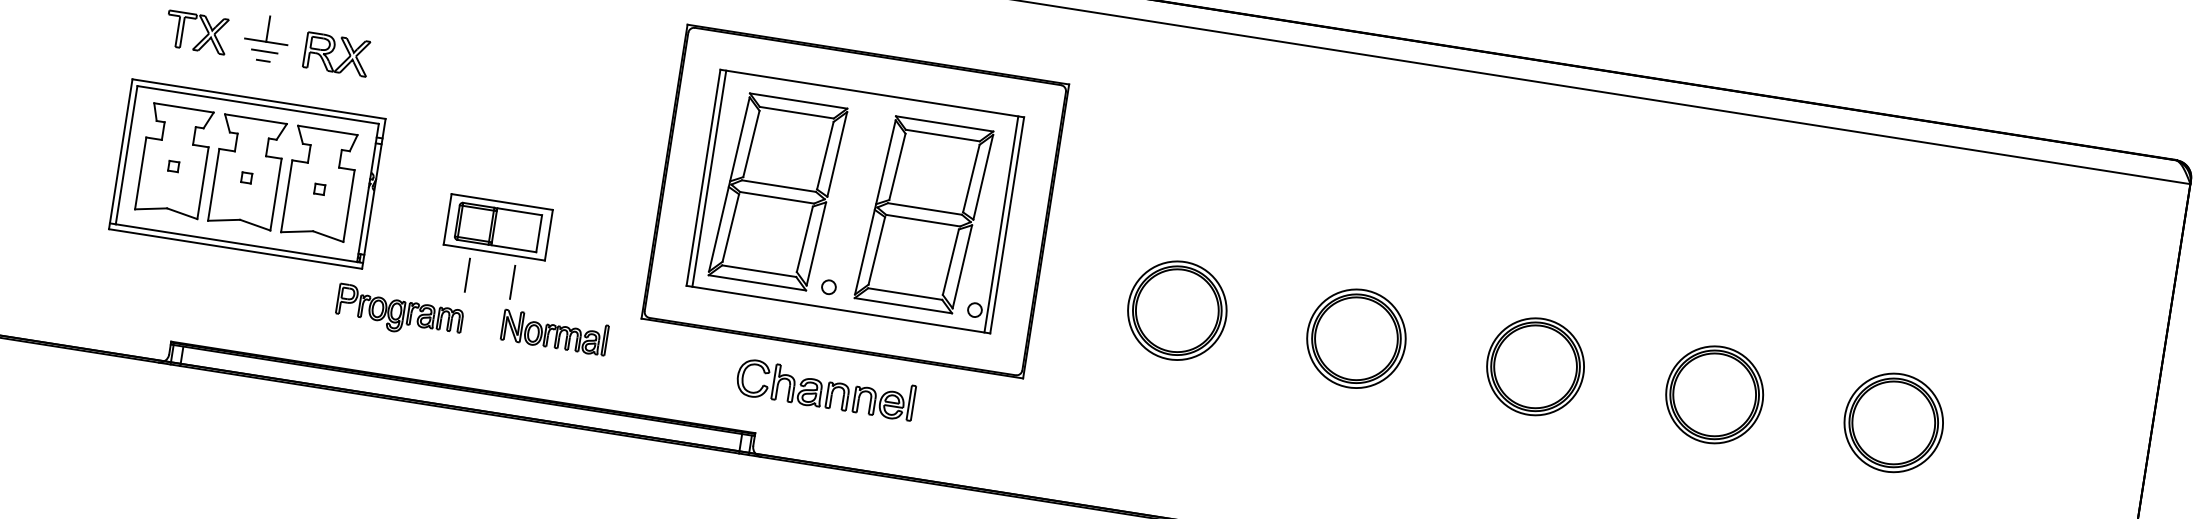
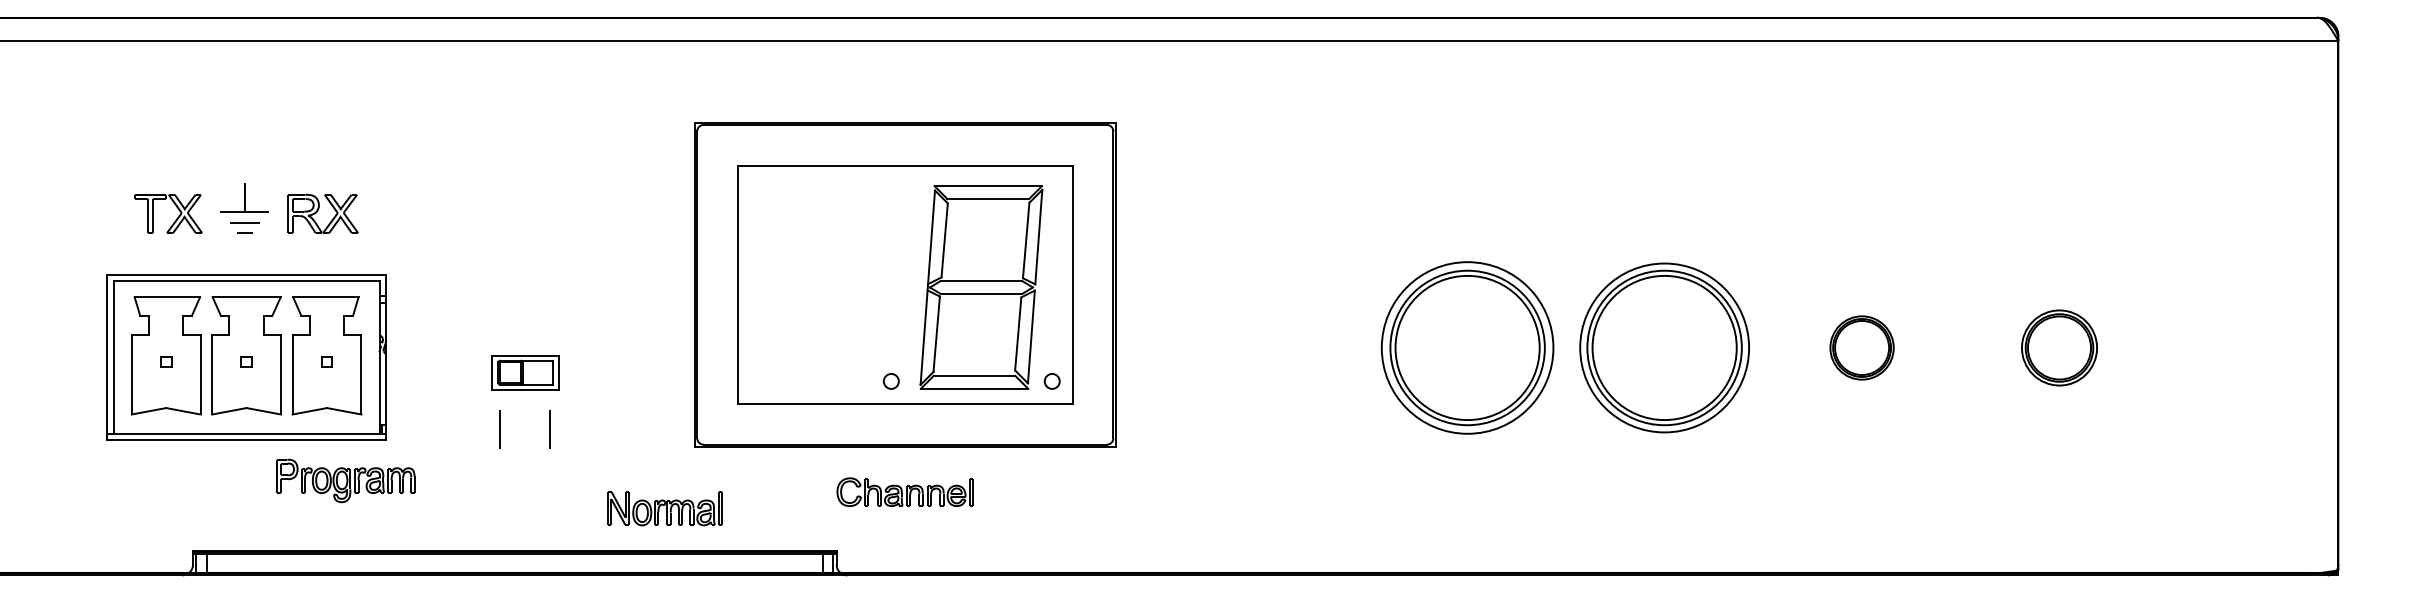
line: (709, 178) -> (744, 284), removed
part: (778, 191) -> (820, 287), removed
line: (1001, 224) -> (1066, 284), removed
part: (498, 227) -> (525, 372), size x0.6
part: (1176, 310) -> (1269, 347), removed
part: (399, 312) -> (345, 480), moved
part: (554, 332) -> (664, 508), moved
part: (1355, 338) -> (1466, 347), size x1.6
part: (1535, 366) -> (1664, 347), size x1.6
part: (825, 389) -> (904, 491), size x0.7
part: (1714, 394) -> (1861, 347), size x0.6
part: (1893, 422) -> (2059, 347), size x0.7

